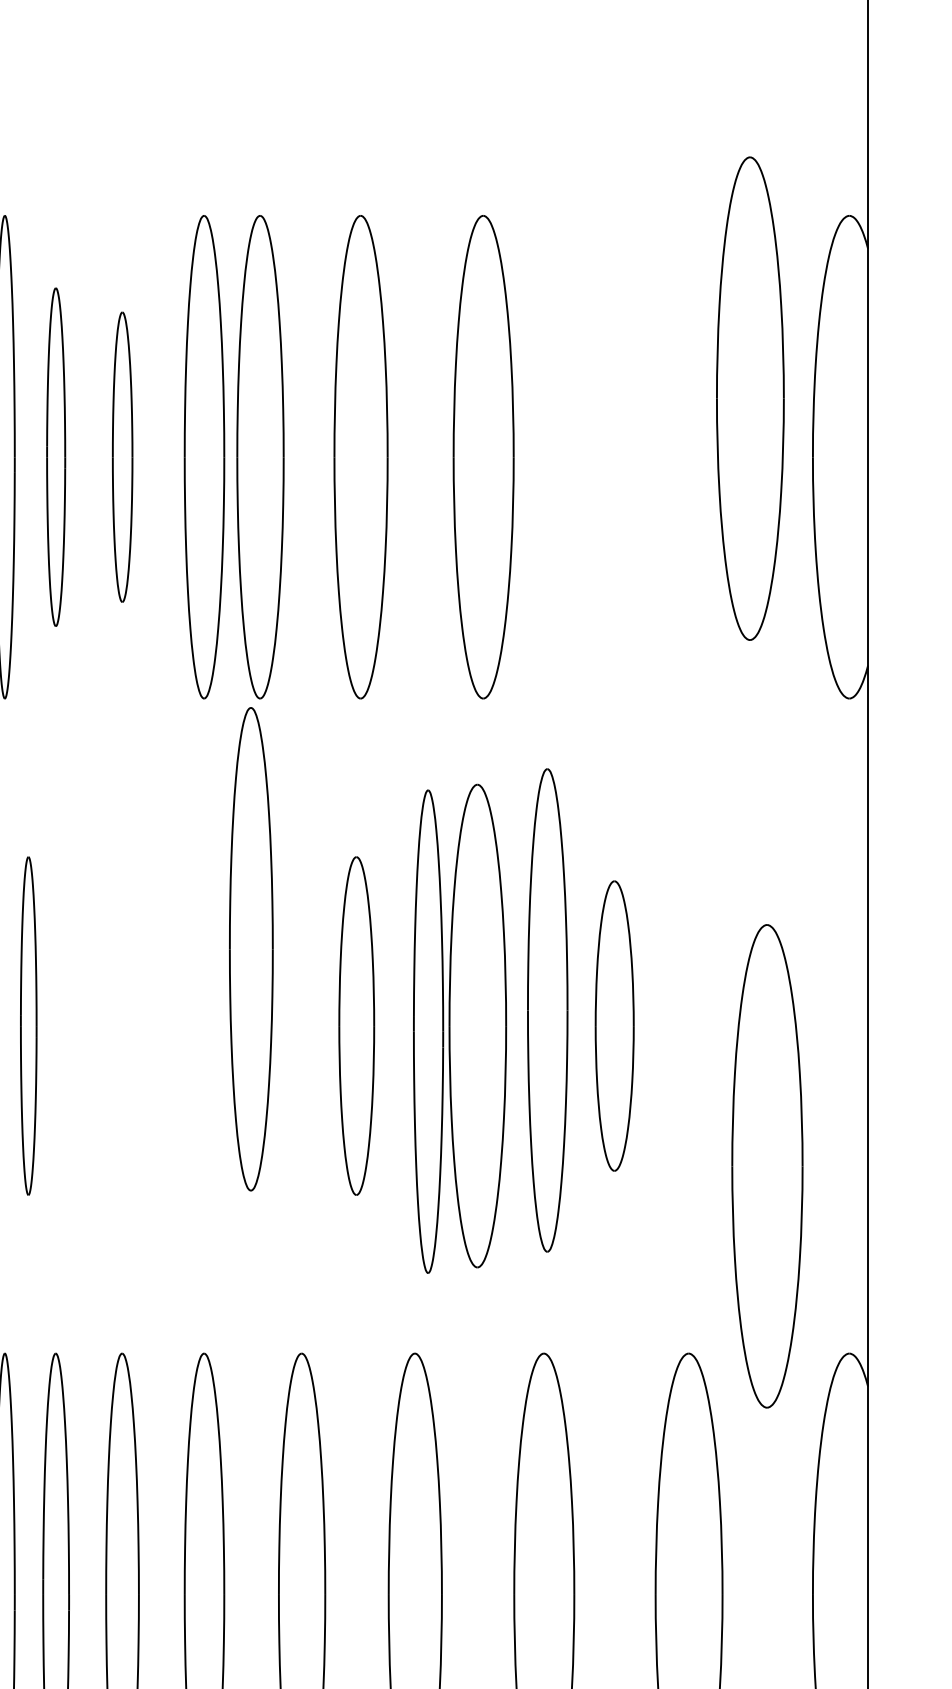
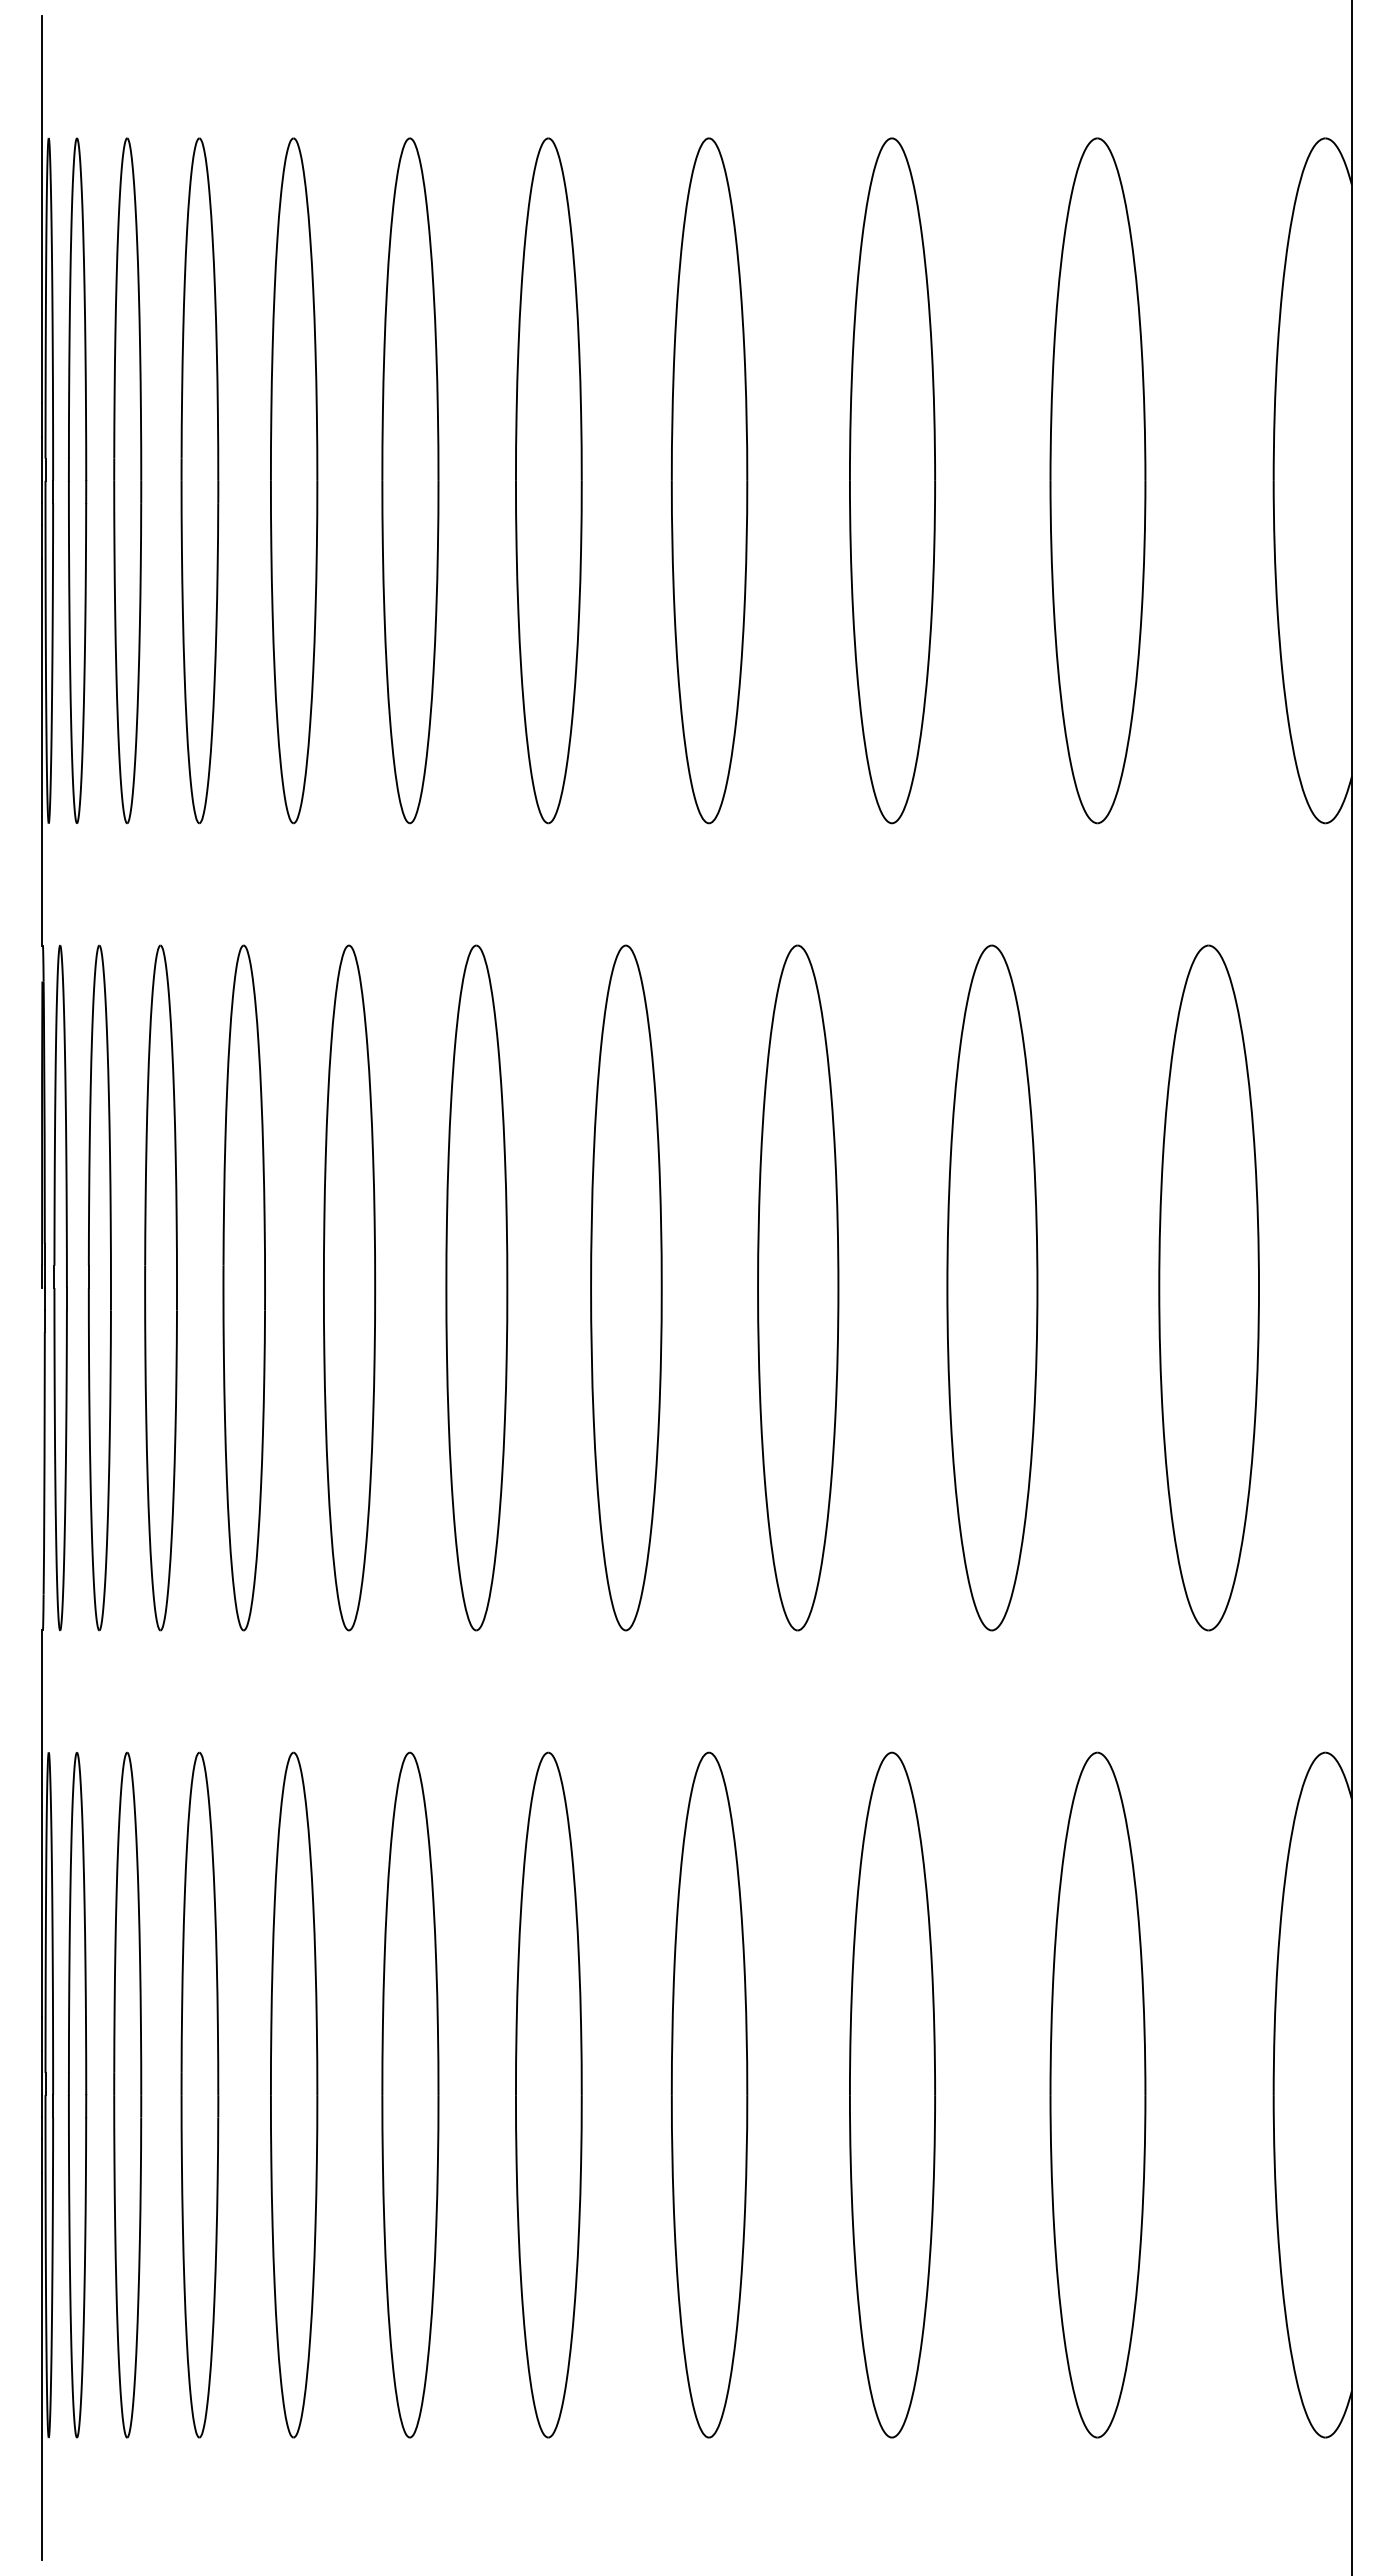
part: (750, 398) -> (1097, 480), moved
part: (55, 456) -> (199, 480), size x1.43
part: (122, 456) -> (294, 480), size x1.67
part: (260, 456) -> (548, 480), moved
part: (361, 456) -> (709, 480), moved
part: (483, 456) -> (892, 480), moved
part: (251, 948) -> (476, 1287), moved
part: (547, 1010) -> (897, 1265), removed
part: (28, 1025) -> (160, 1287), size x1.43
part: (161, 1025) -> (349, 1287), added
part: (356, 1025) -> (626, 1287), size x1.43
part: (614, 1025) -> (992, 1287), size x1.67
part: (427, 1031) -> (243, 1287), moved
part: (766, 1165) -> (1208, 1287), moved

